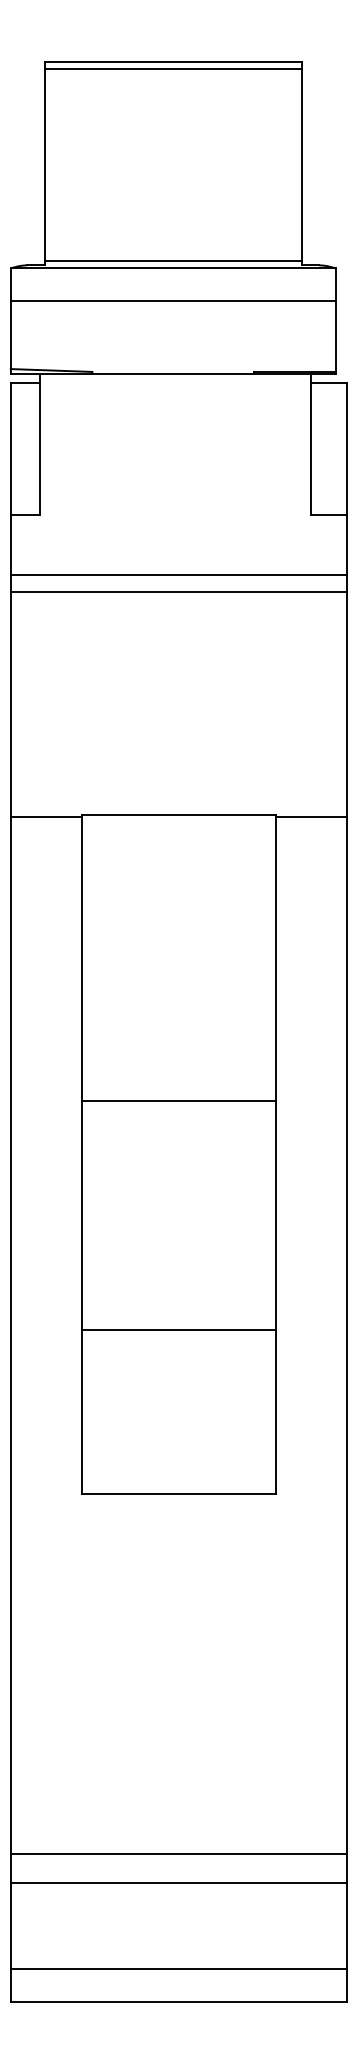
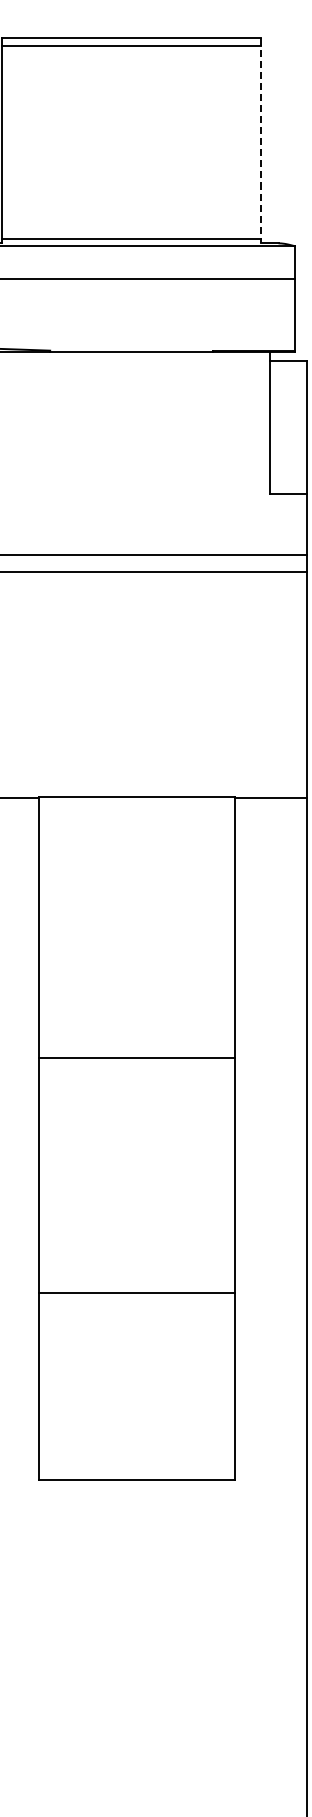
line: (301, 163) -> (260, 140), solid -> dashed
line: (178, 1100) -> (136, 1058), moved
line: (178, 1329) -> (136, 1292), moved

